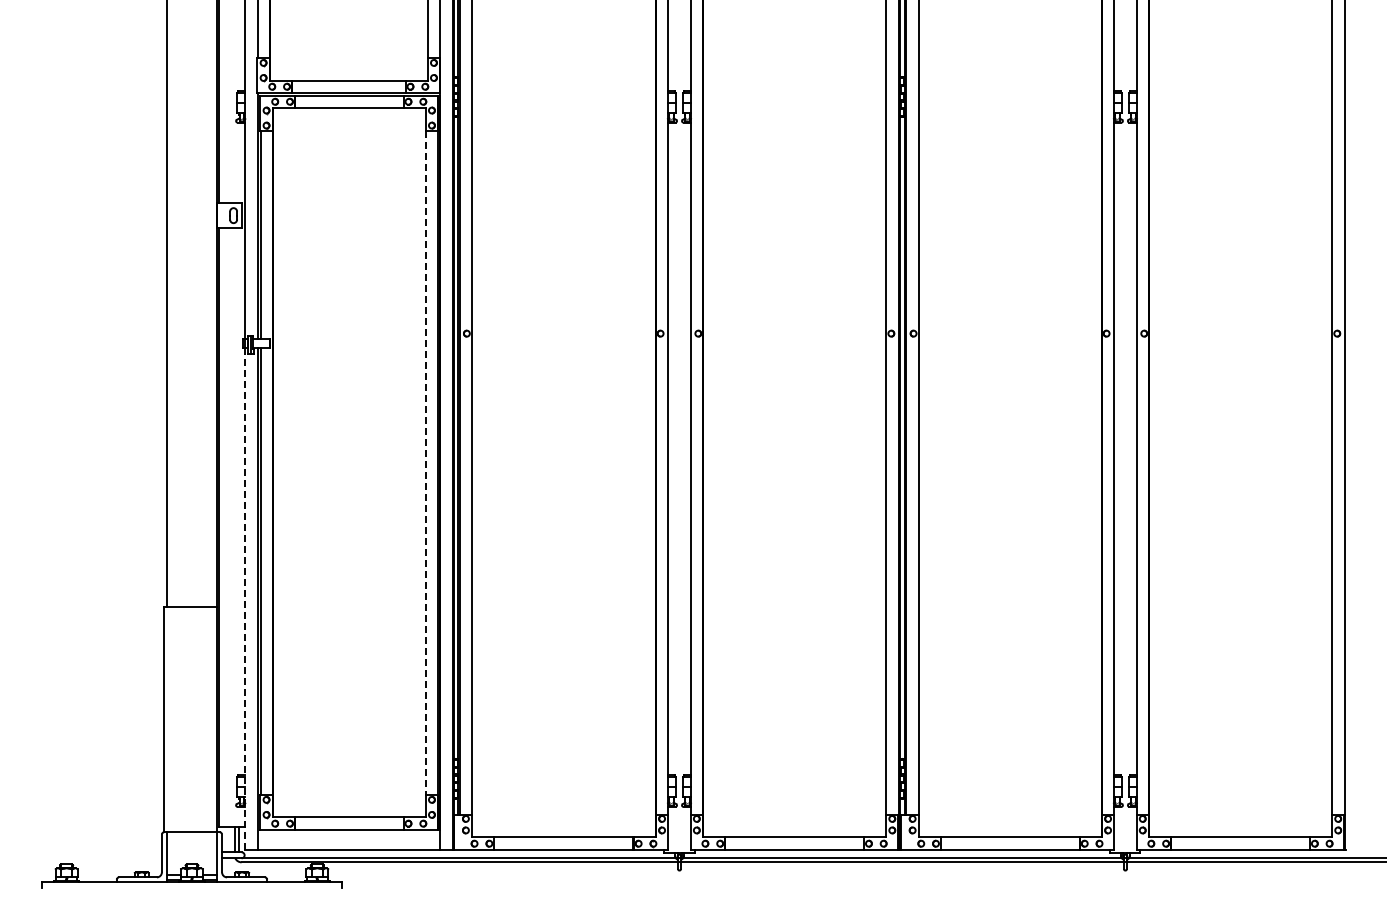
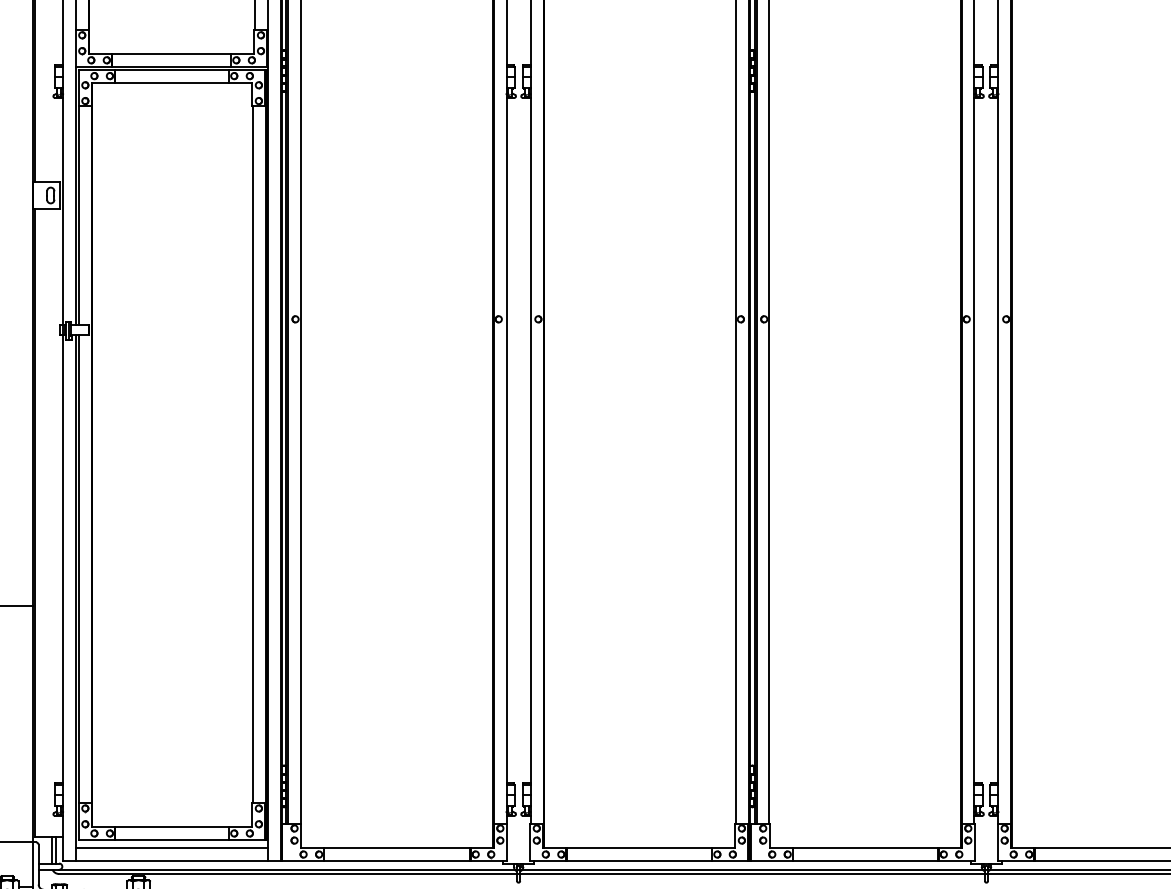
line: (426, 463) -> (253, 455), dashed -> solid
line: (245, 599) -> (63, 598), dashed -> solid
line: (348, 837) -> (171, 847), added

